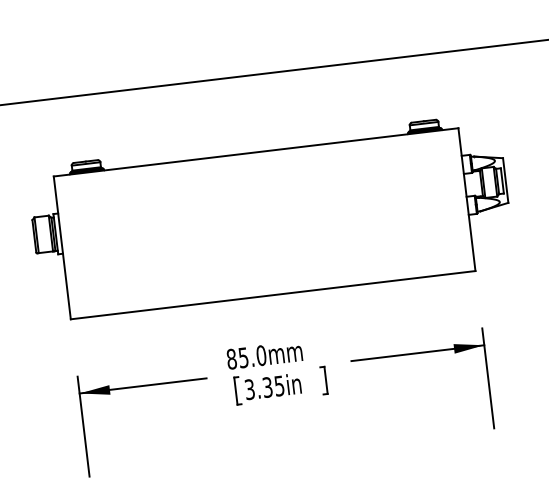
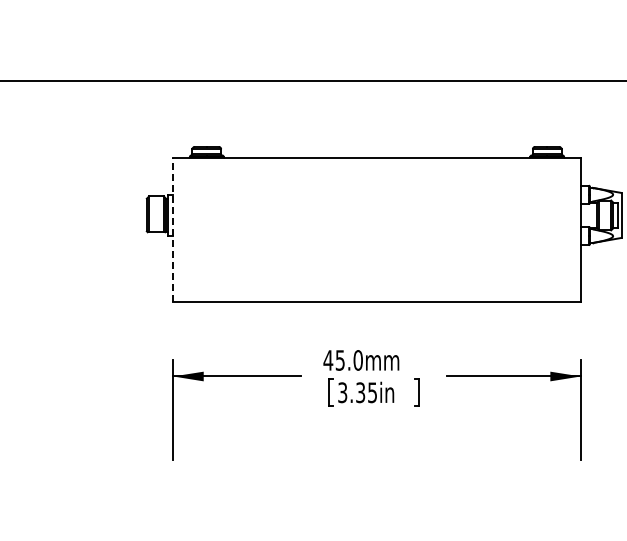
line: (62, 247) -> (173, 229), solid -> dashed
text: (231, 359) -> (328, 360), 85.0mm -> 45.0mm

